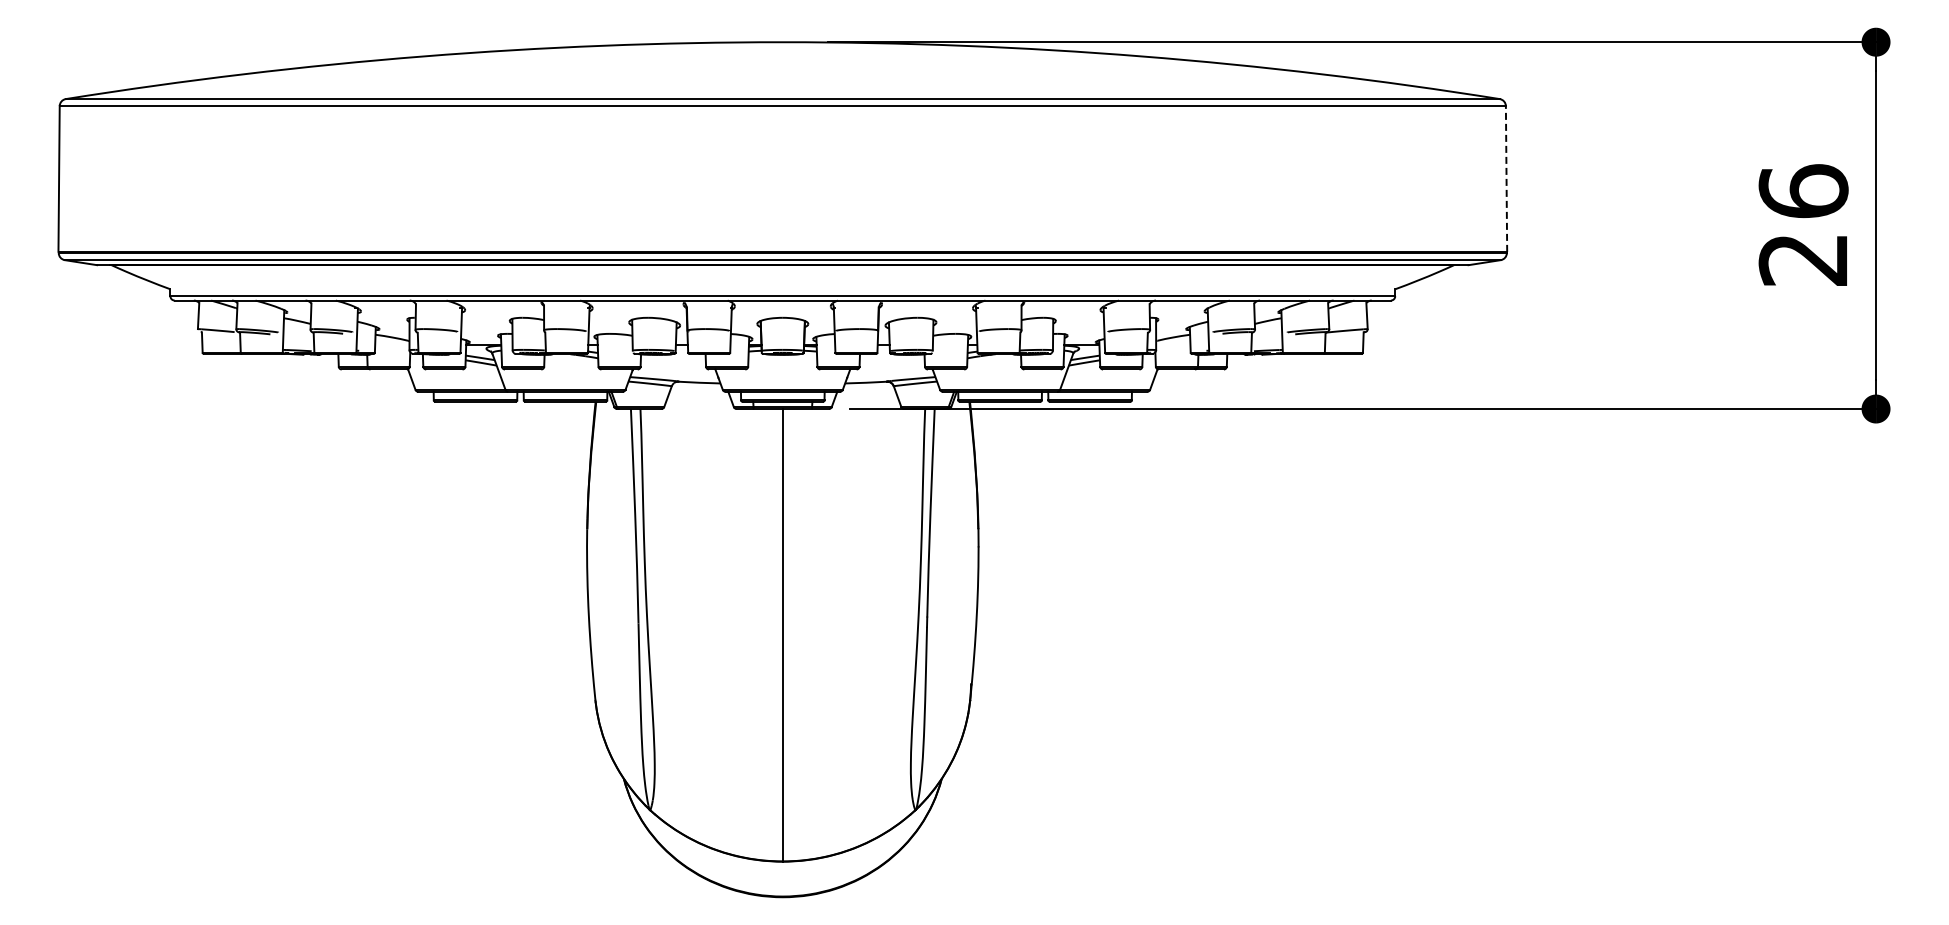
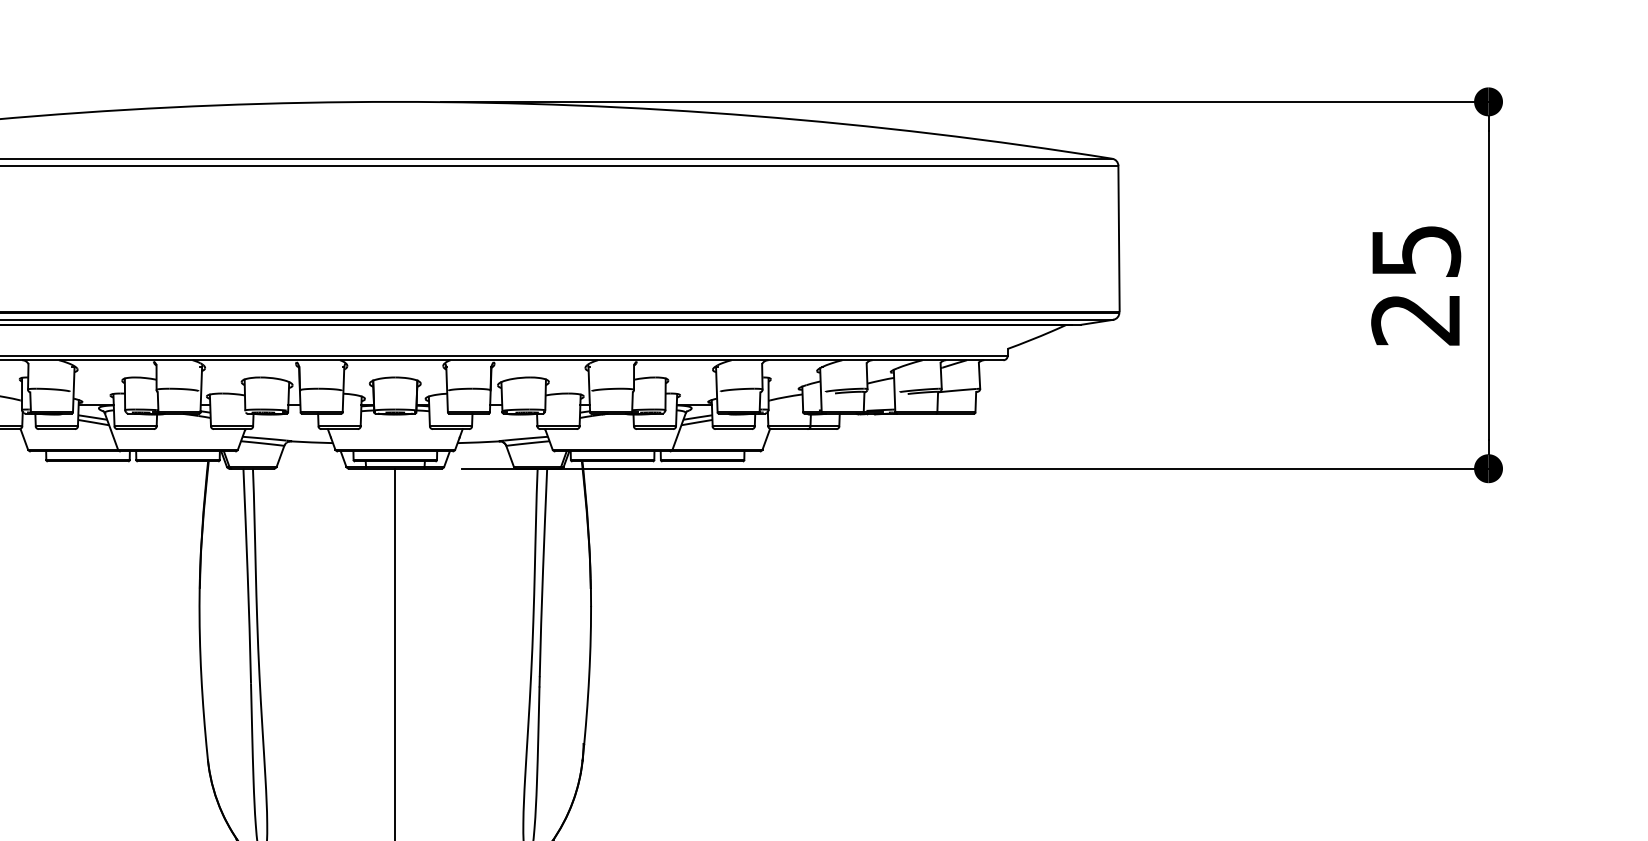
line: (1506, 179) -> (1118, 239), dashed -> solid
text: (1803, 191) -> (1415, 251), 26 -> 25

